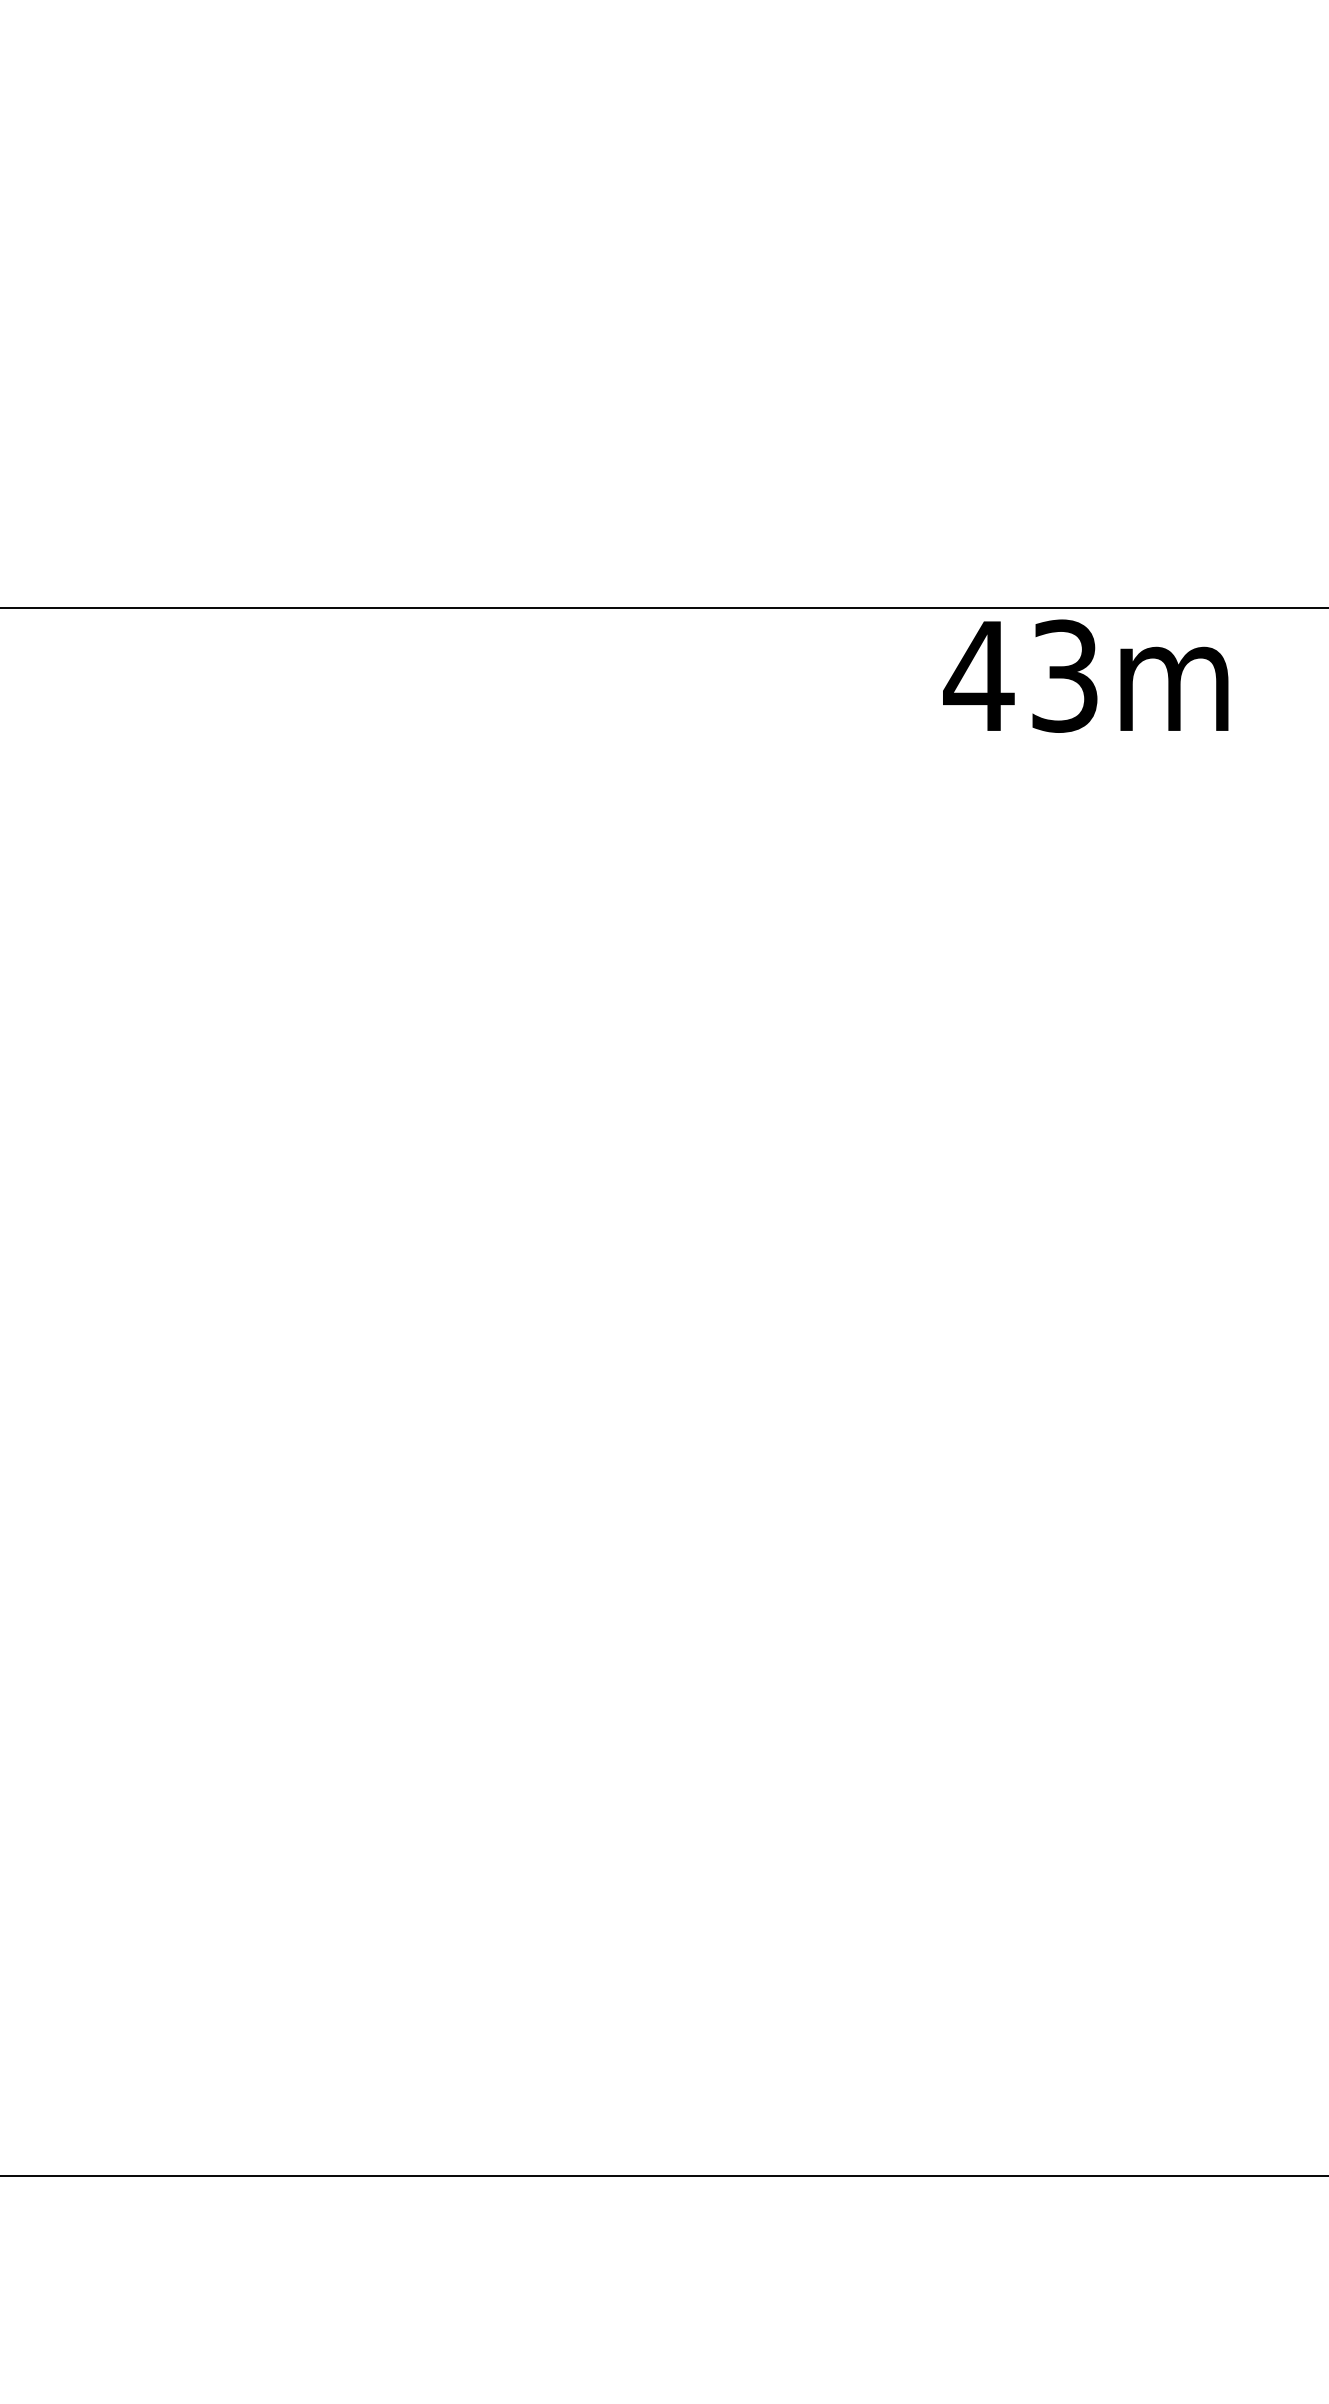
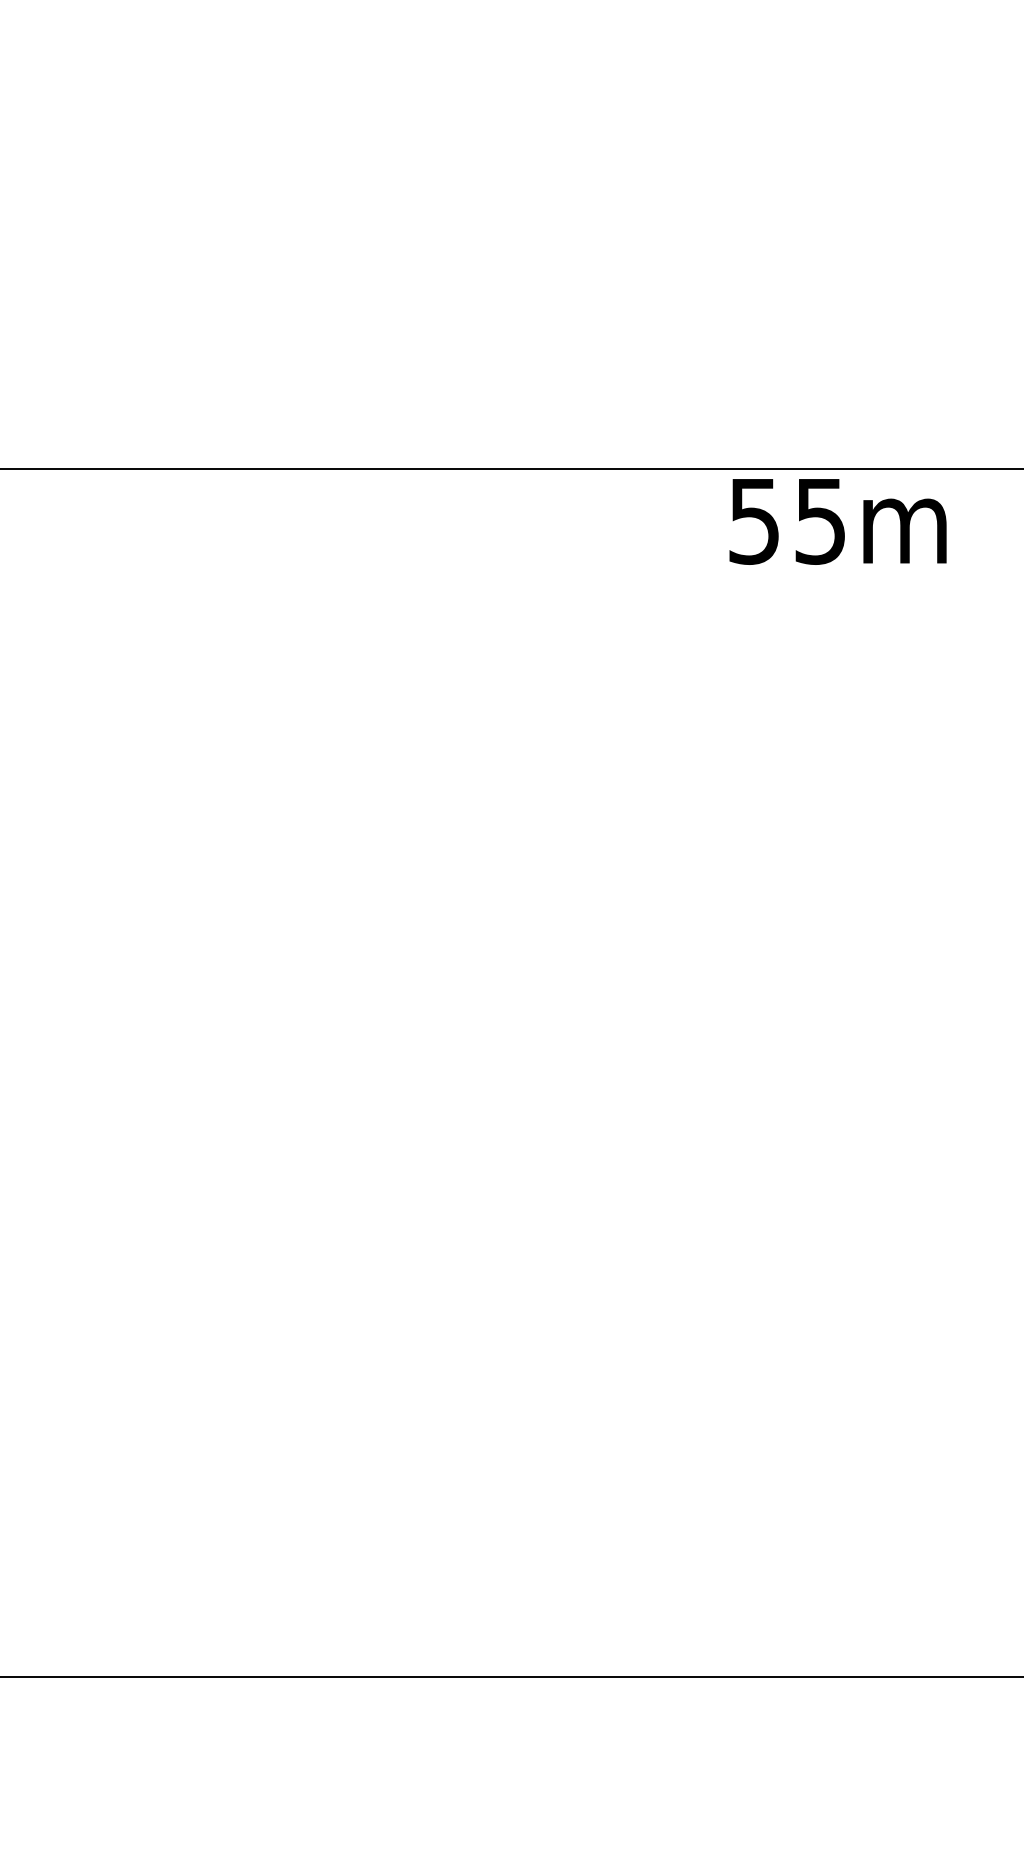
text: (1020, 675) -> (786, 520), 43m -> 55m

